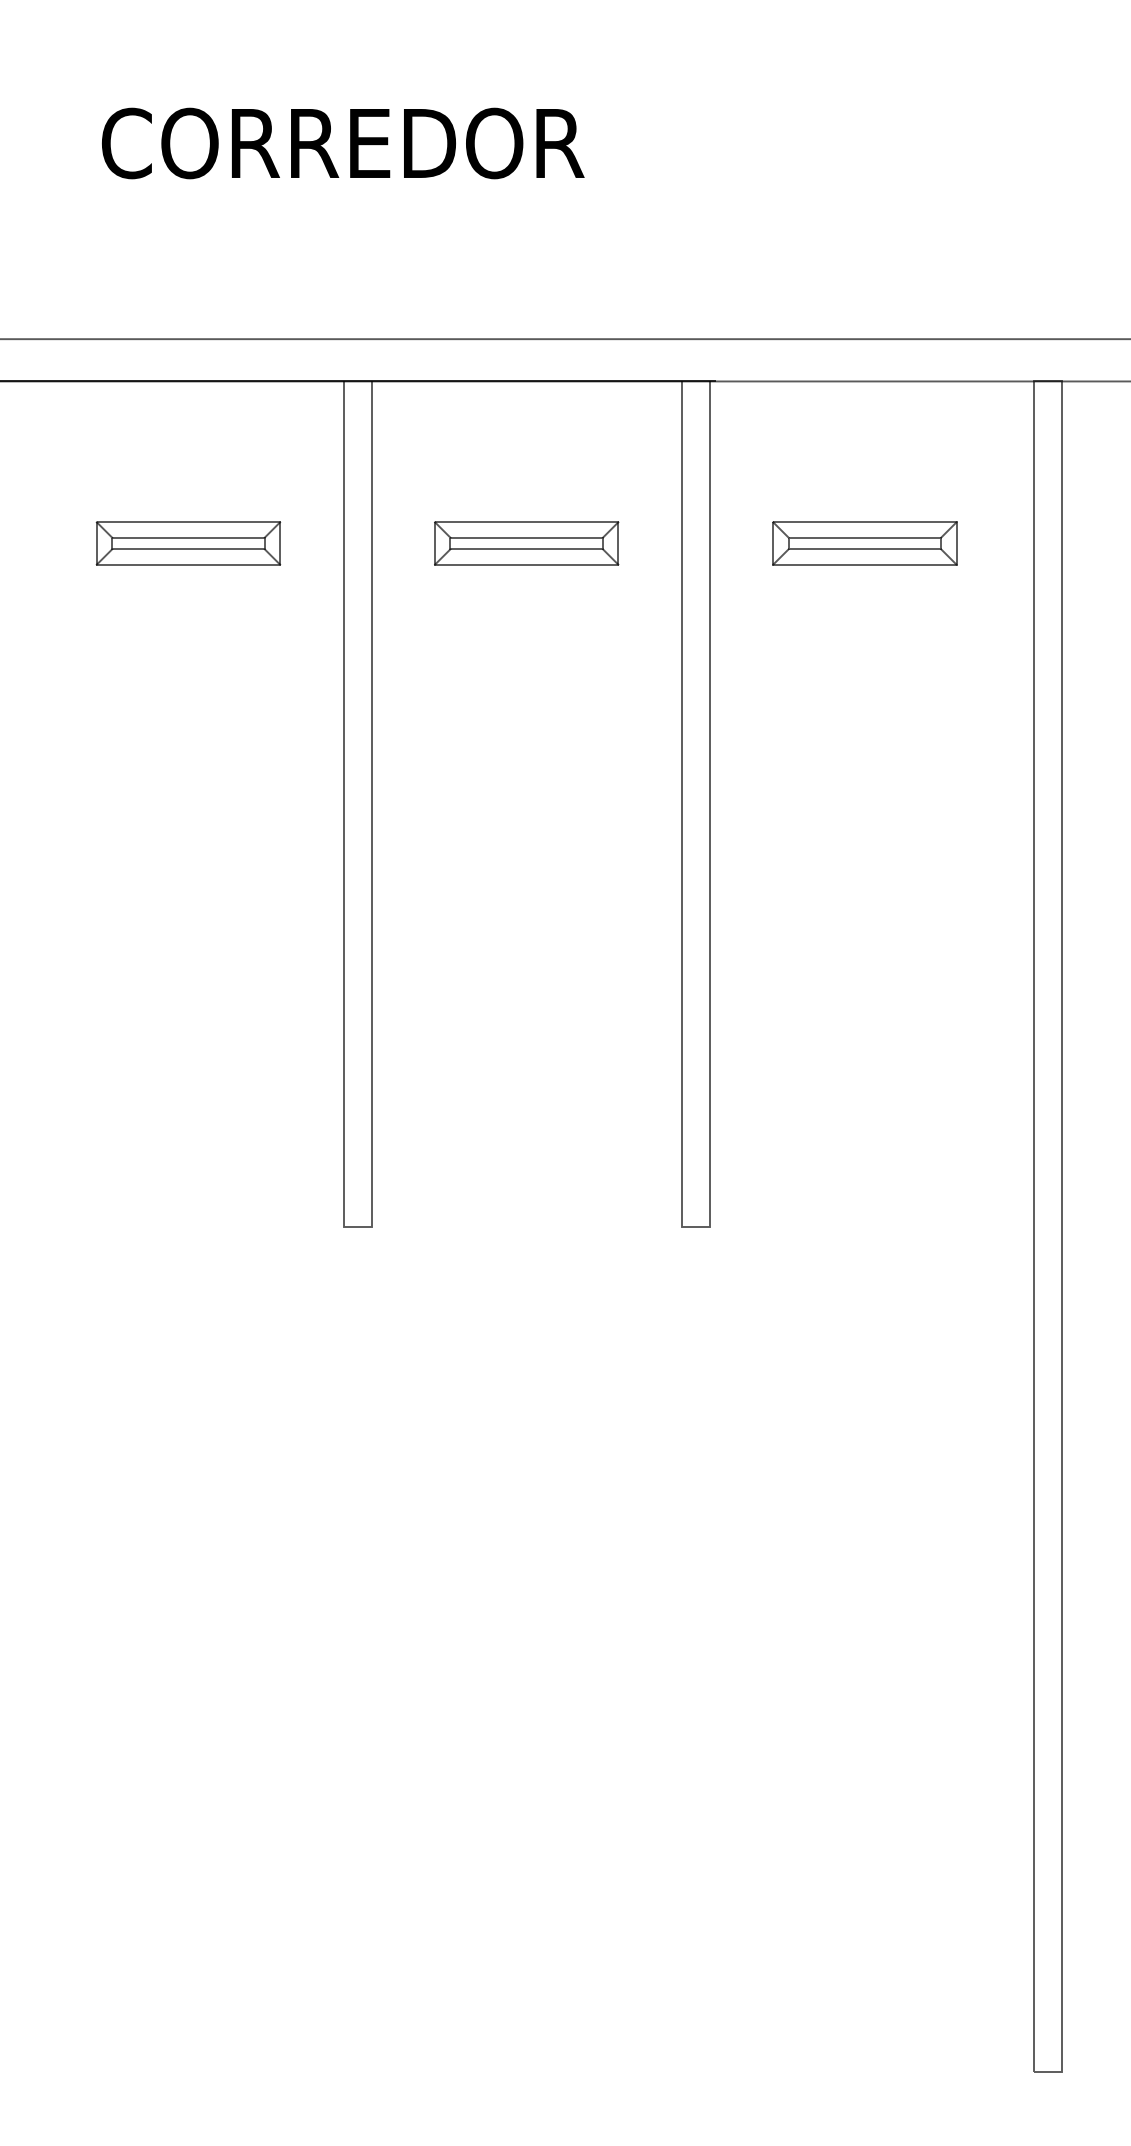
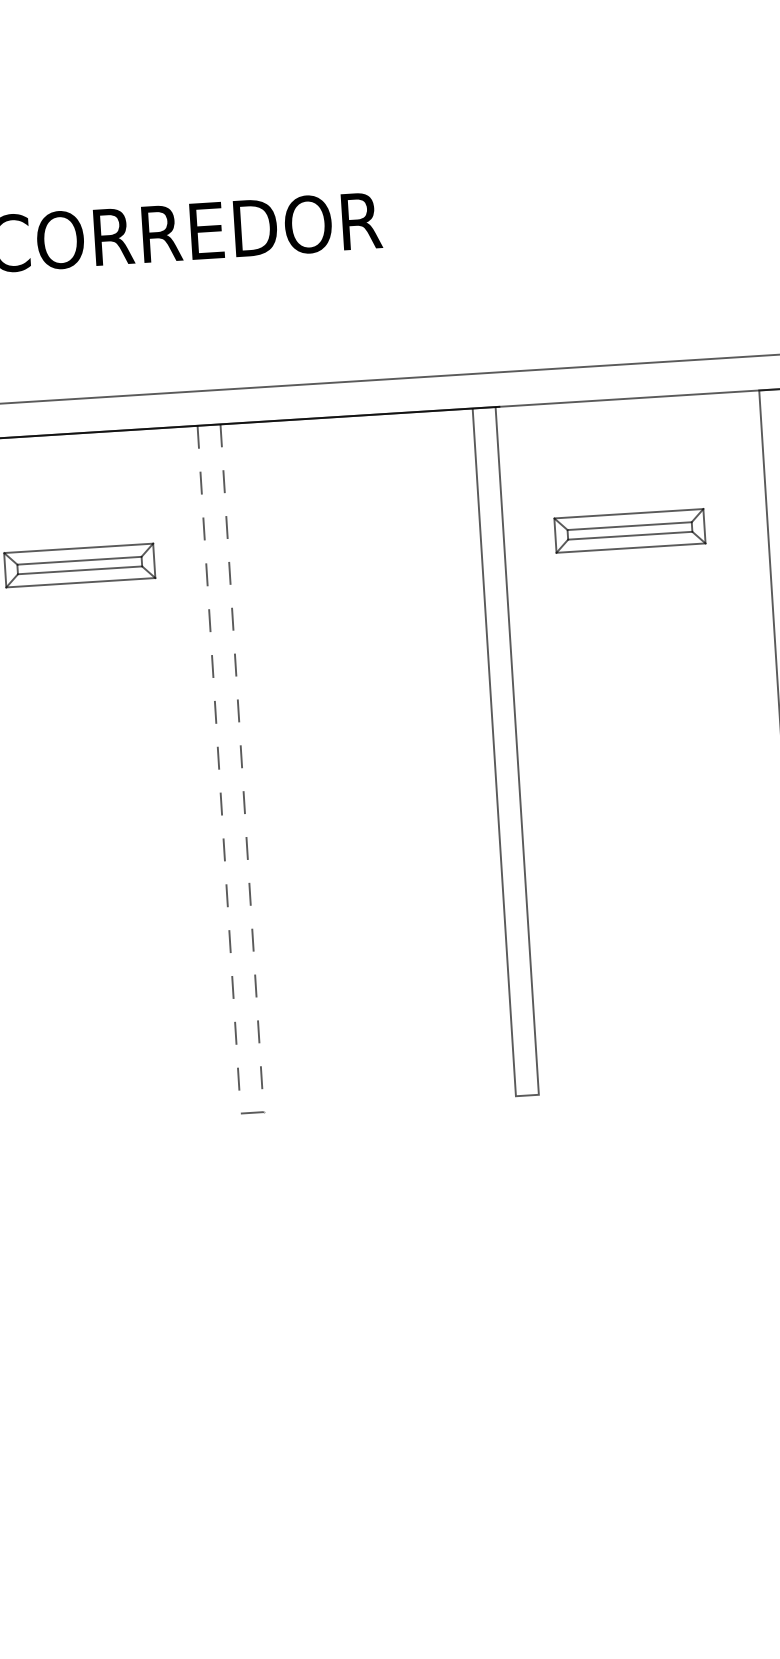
part: (526, 543) -> (354, 548), removed
line: (358, 1226) -> (253, 1112), solid -> dashed

